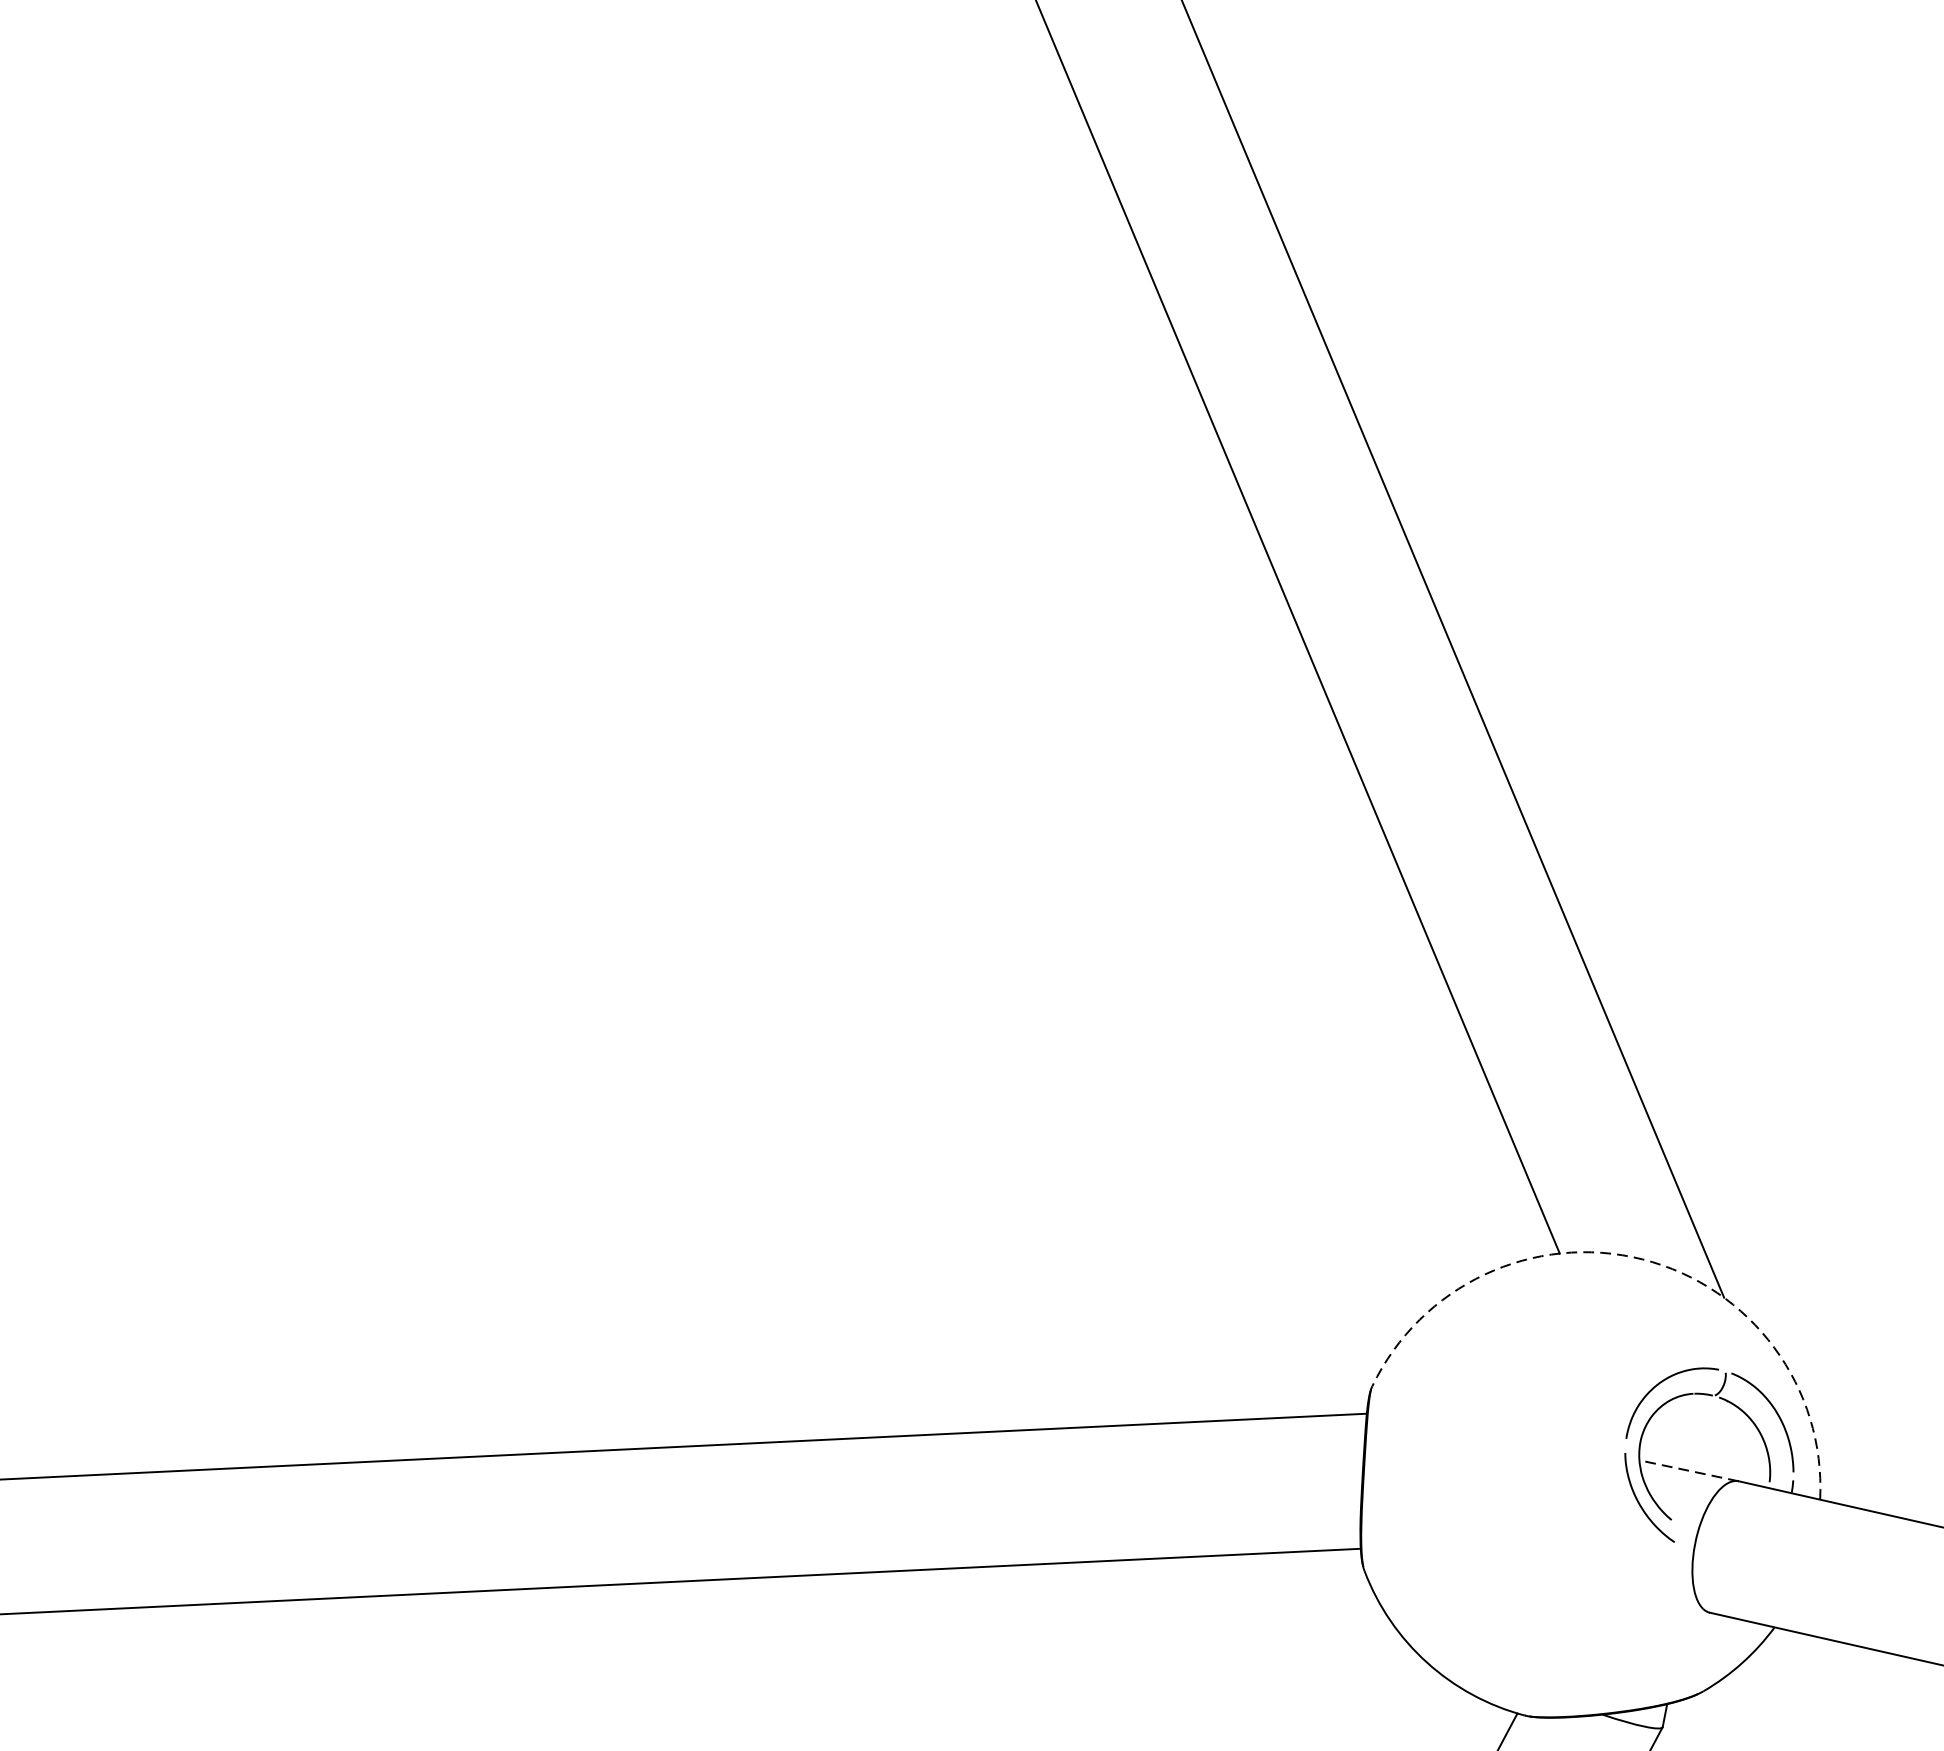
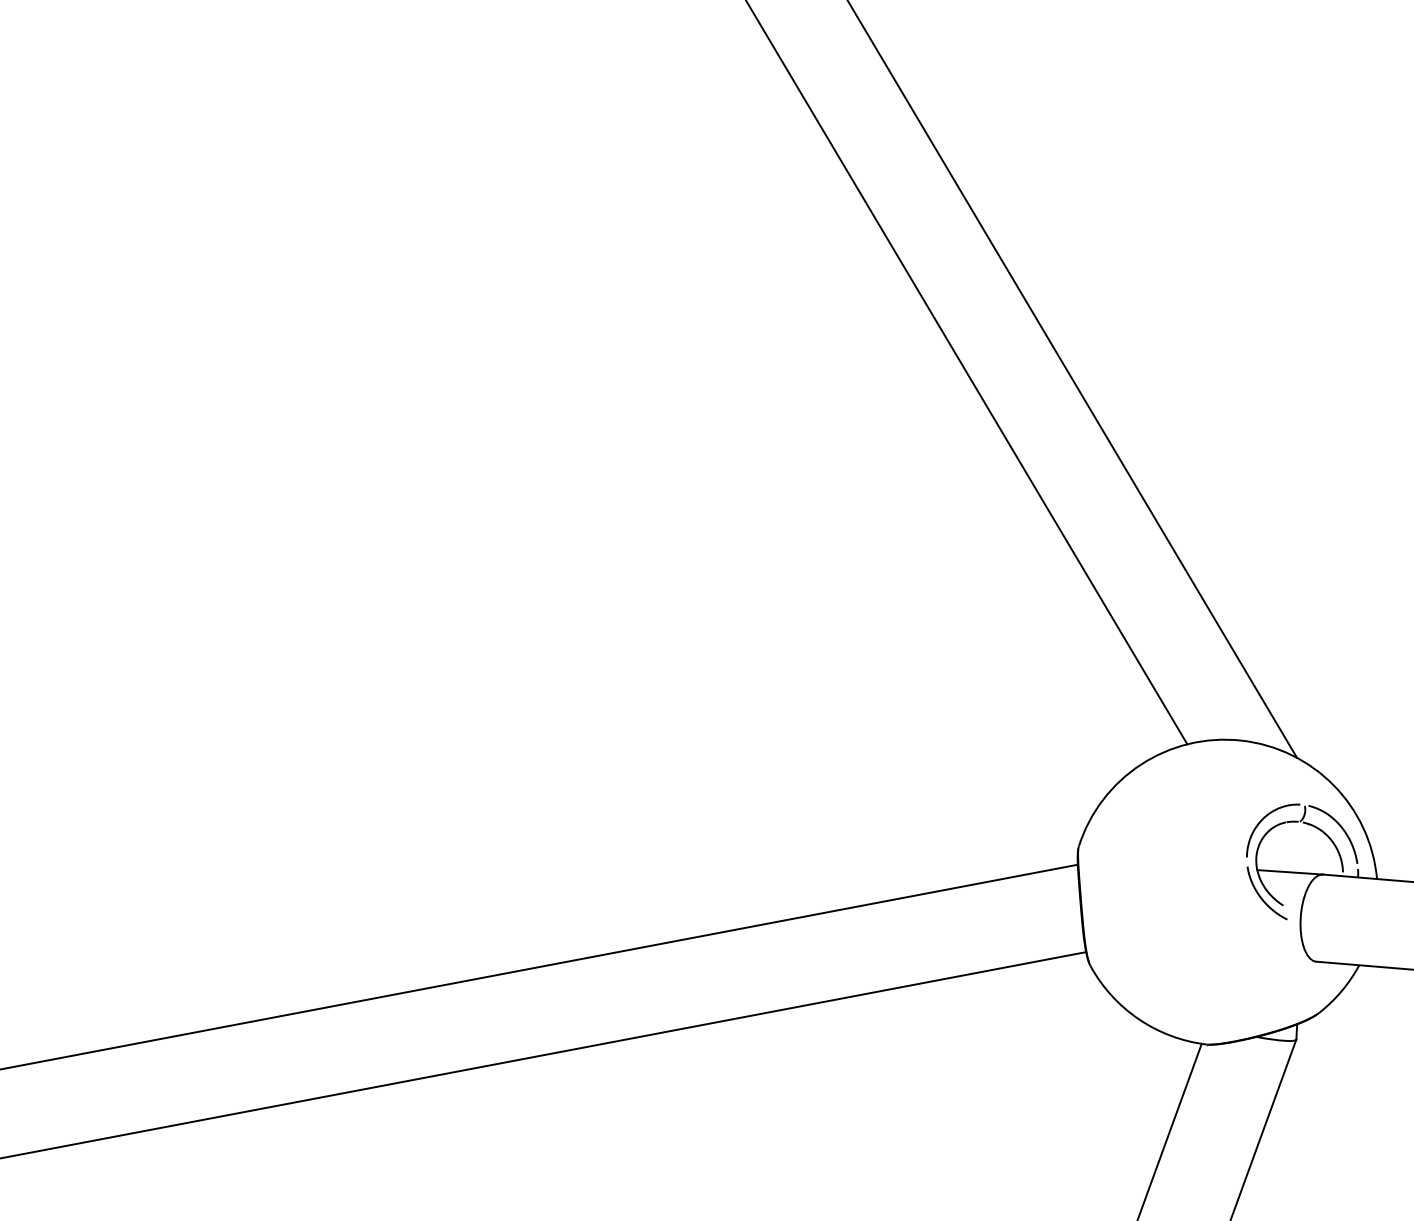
arc: (1643, 1259) -> (1241, 740), dashed -> solid
line: (1689, 1471) -> (1290, 872), dashed -> solid

